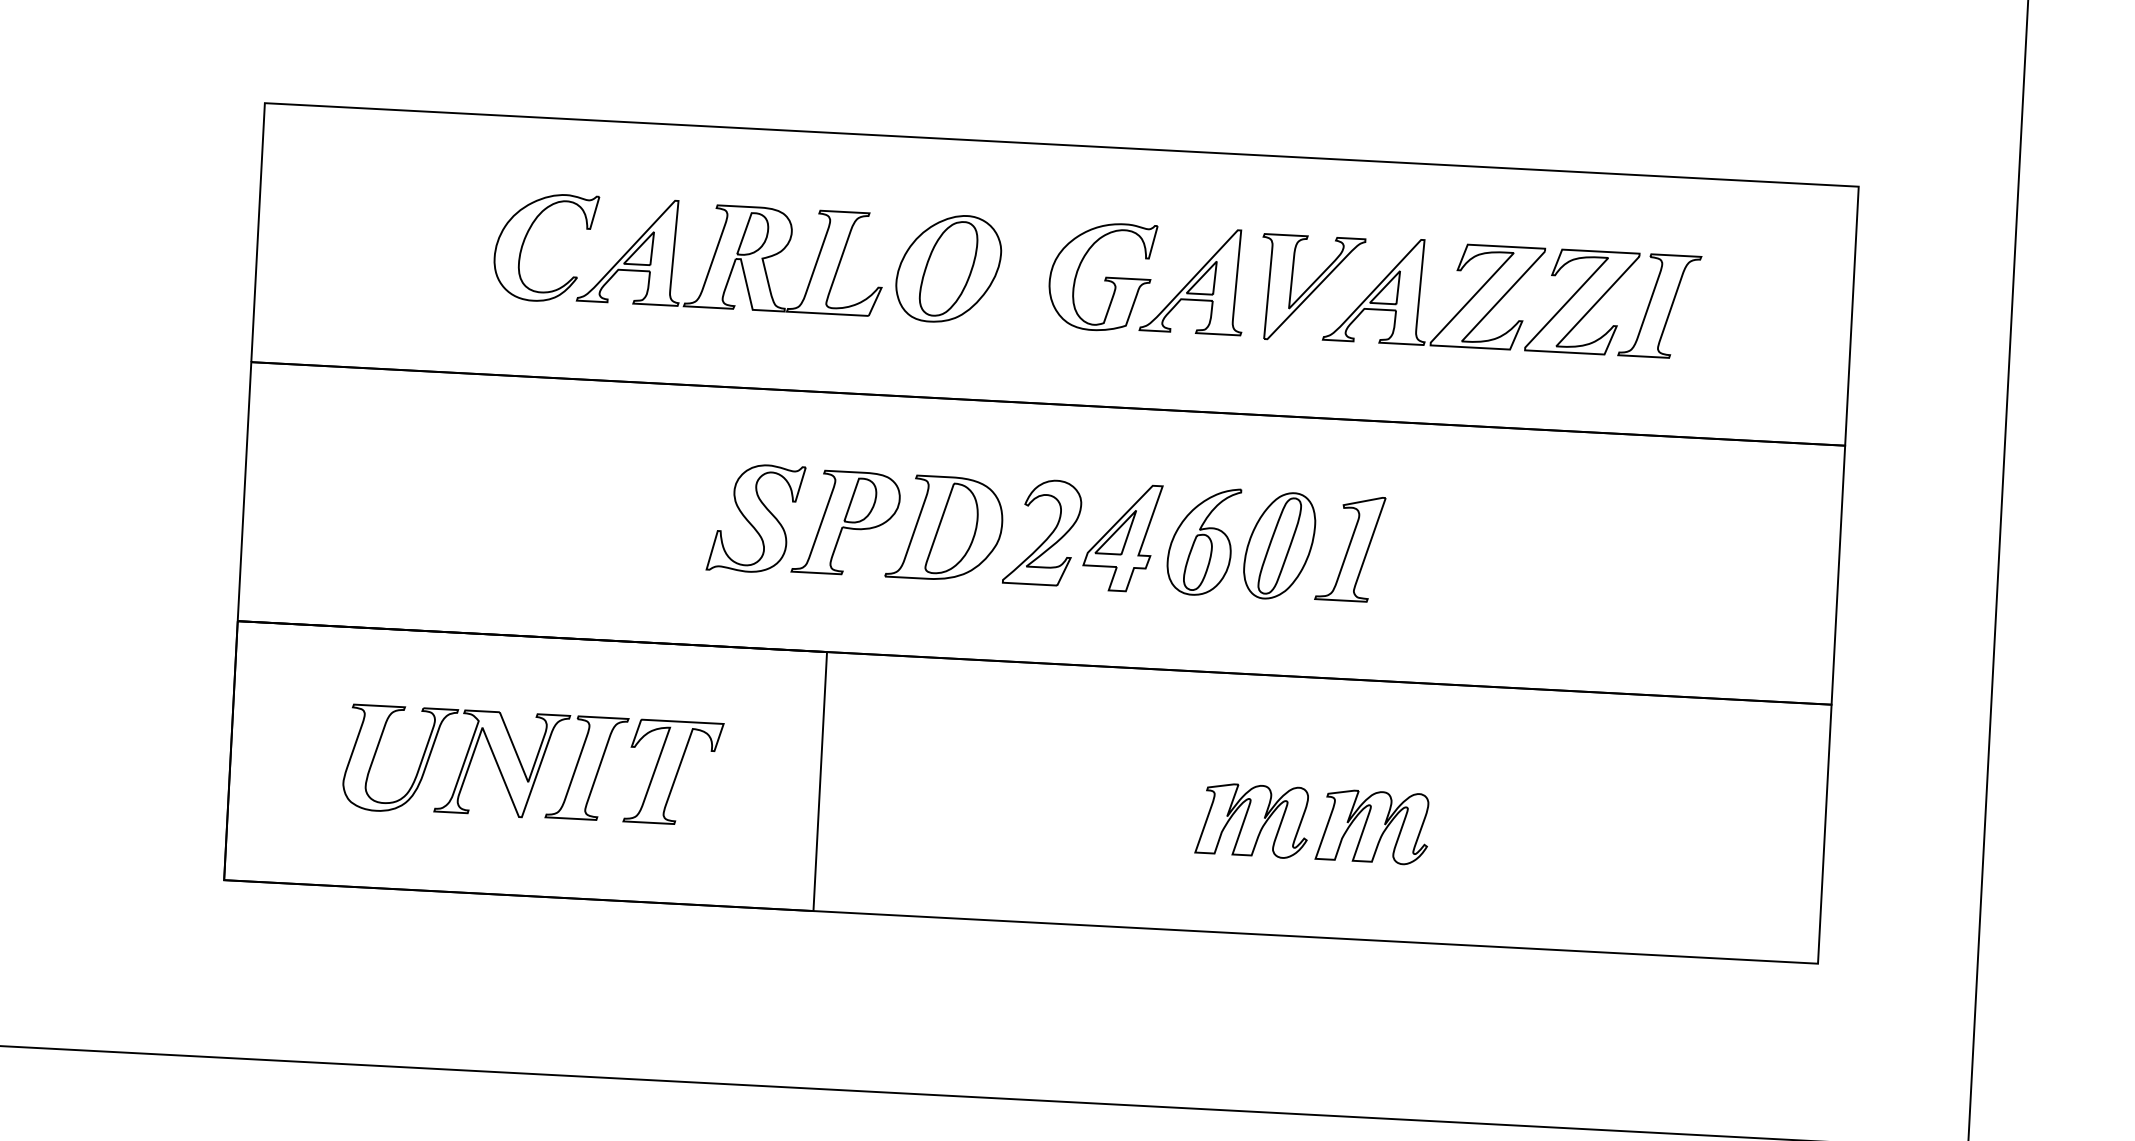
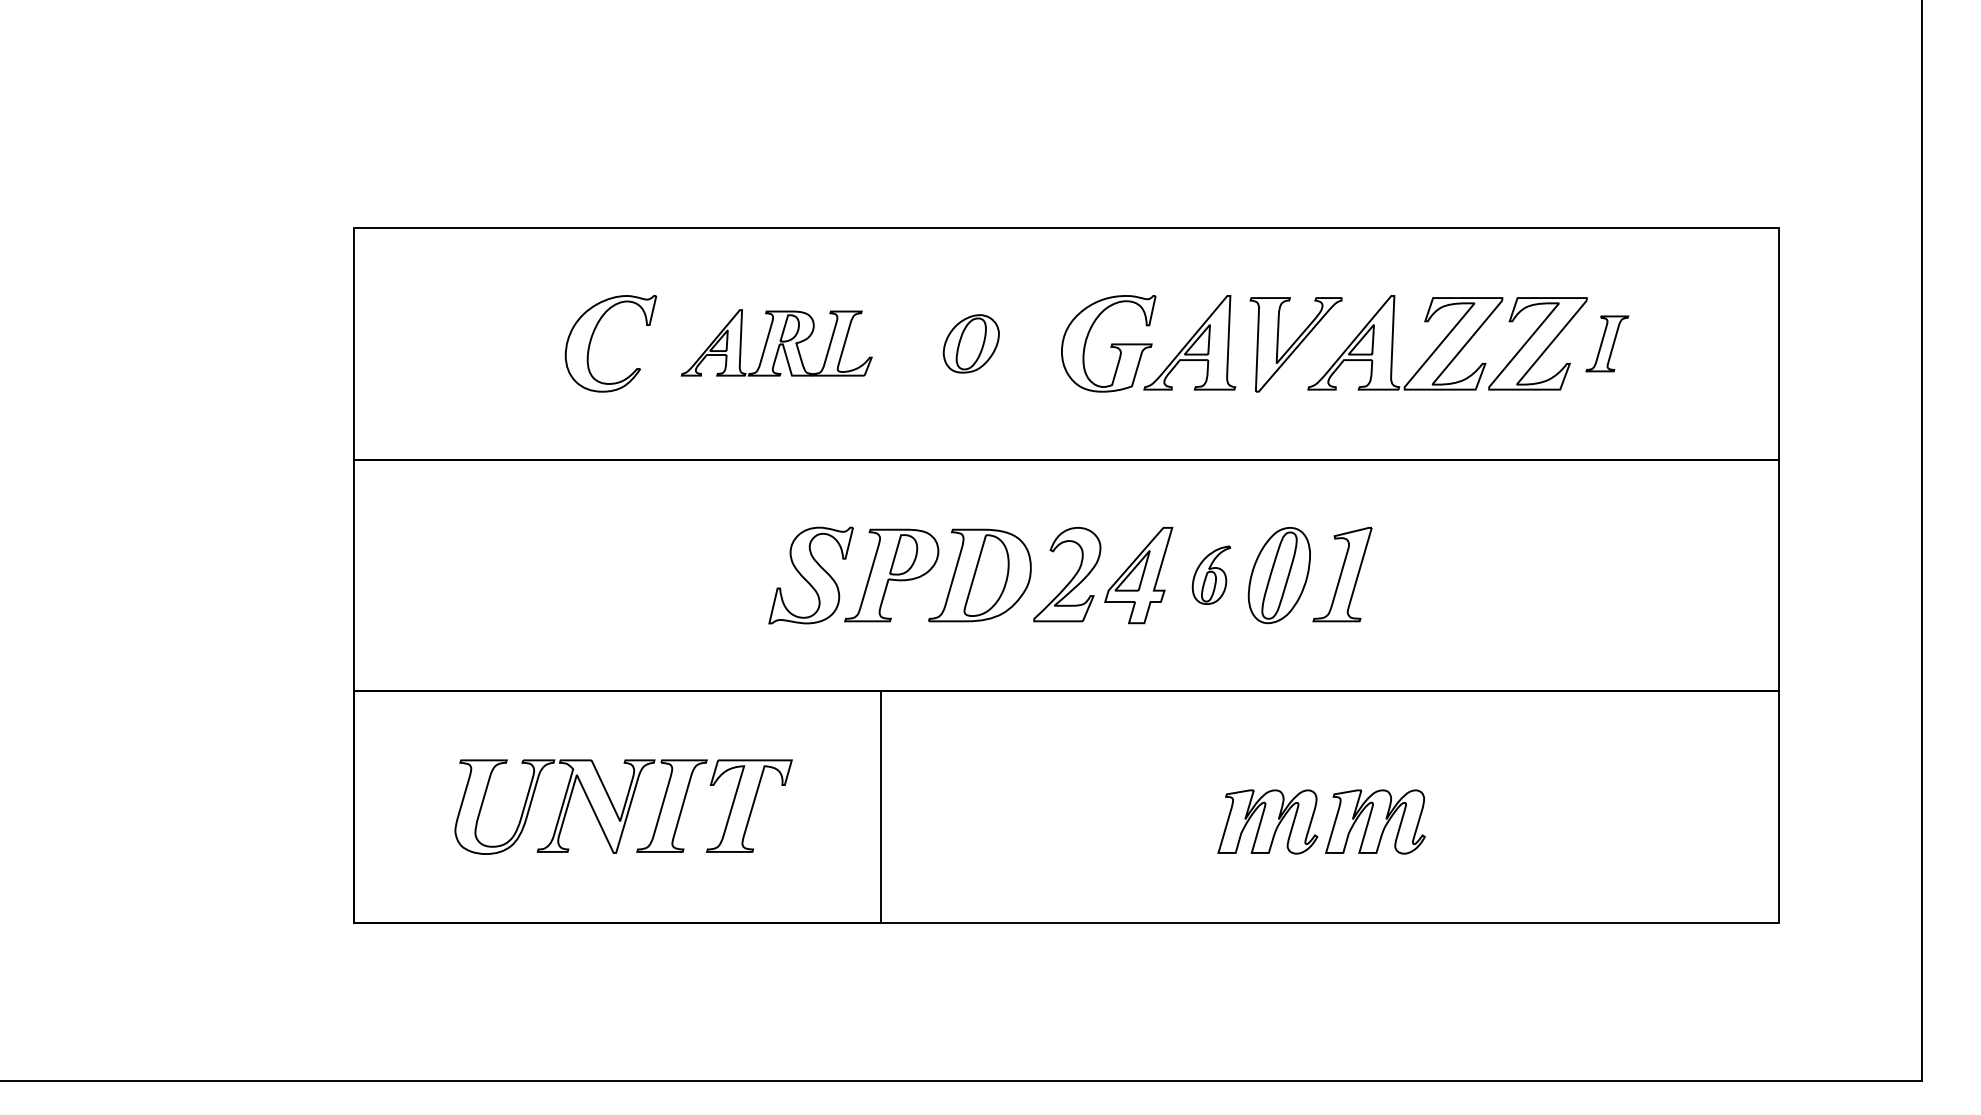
part: (731, 255) -> (776, 342), size x0.7
part: (948, 268) -> (971, 343), size x0.6
part: (1660, 305) -> (1607, 343), size x0.6
part: (1203, 541) -> (1211, 575), size x0.6

